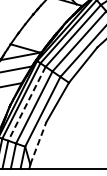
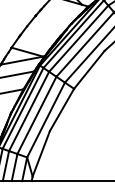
line: (26, 103) -> (28, 111), dashed -> solid
line: (38, 143) -> (41, 153), dashed -> solid

